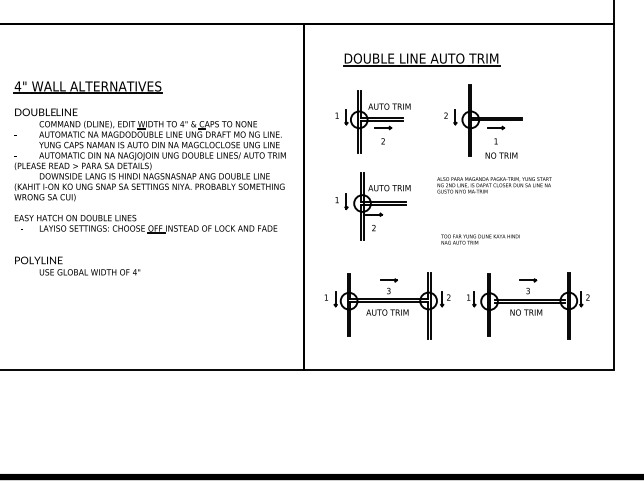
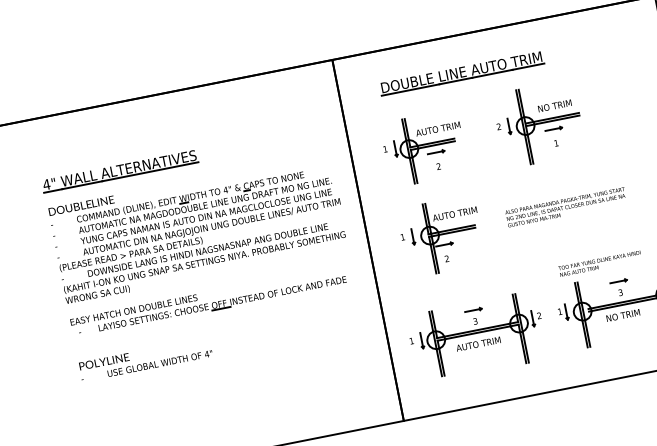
text: (501, 155) -> (554, 105), moved
text: (494, 185) -> (566, 207), moved
text: (480, 239) -> (600, 263), moved

